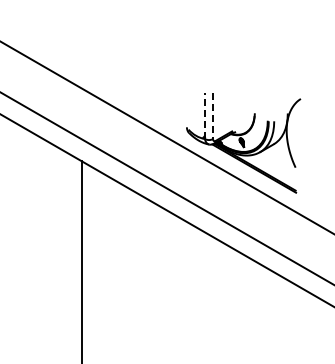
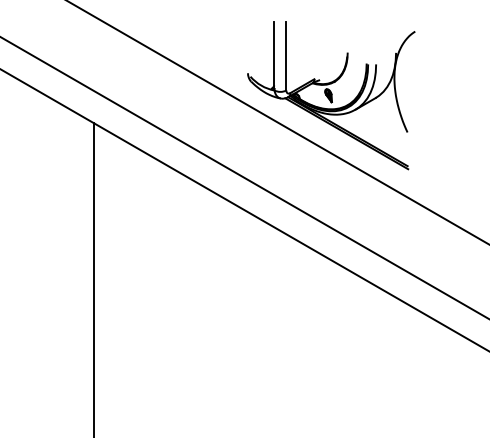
line: (204, 115) -> (273, 55), dashed -> solid
line: (213, 116) -> (287, 57), dashed -> solid

